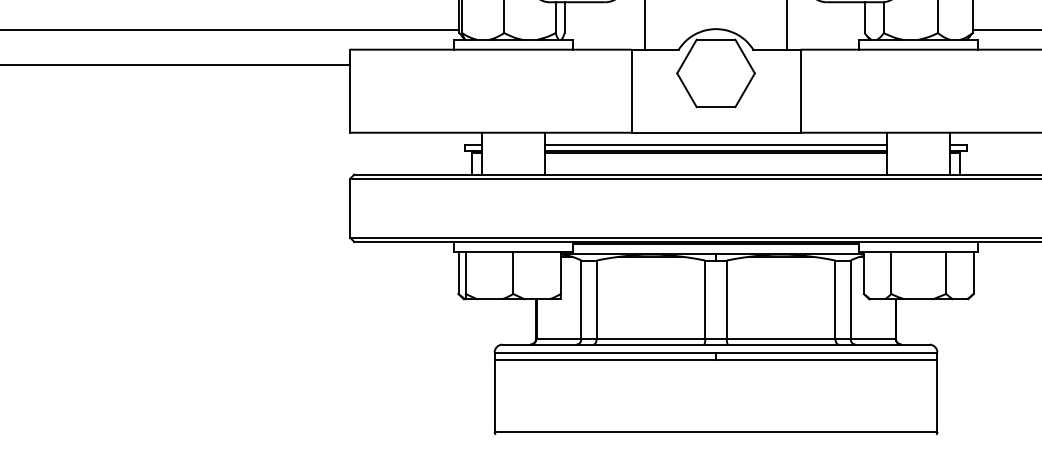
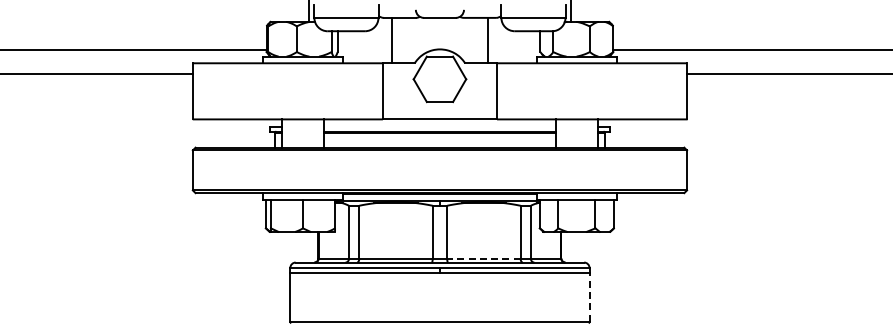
line: (715, 144) -> (439, 127), removed
line: (780, 338) -> (483, 258), solid -> dashed
line: (937, 394) -> (589, 296), solid -> dashed

